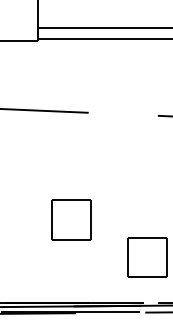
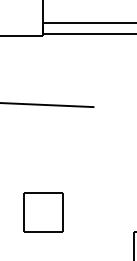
part: (71, 219) -> (43, 211), moved

